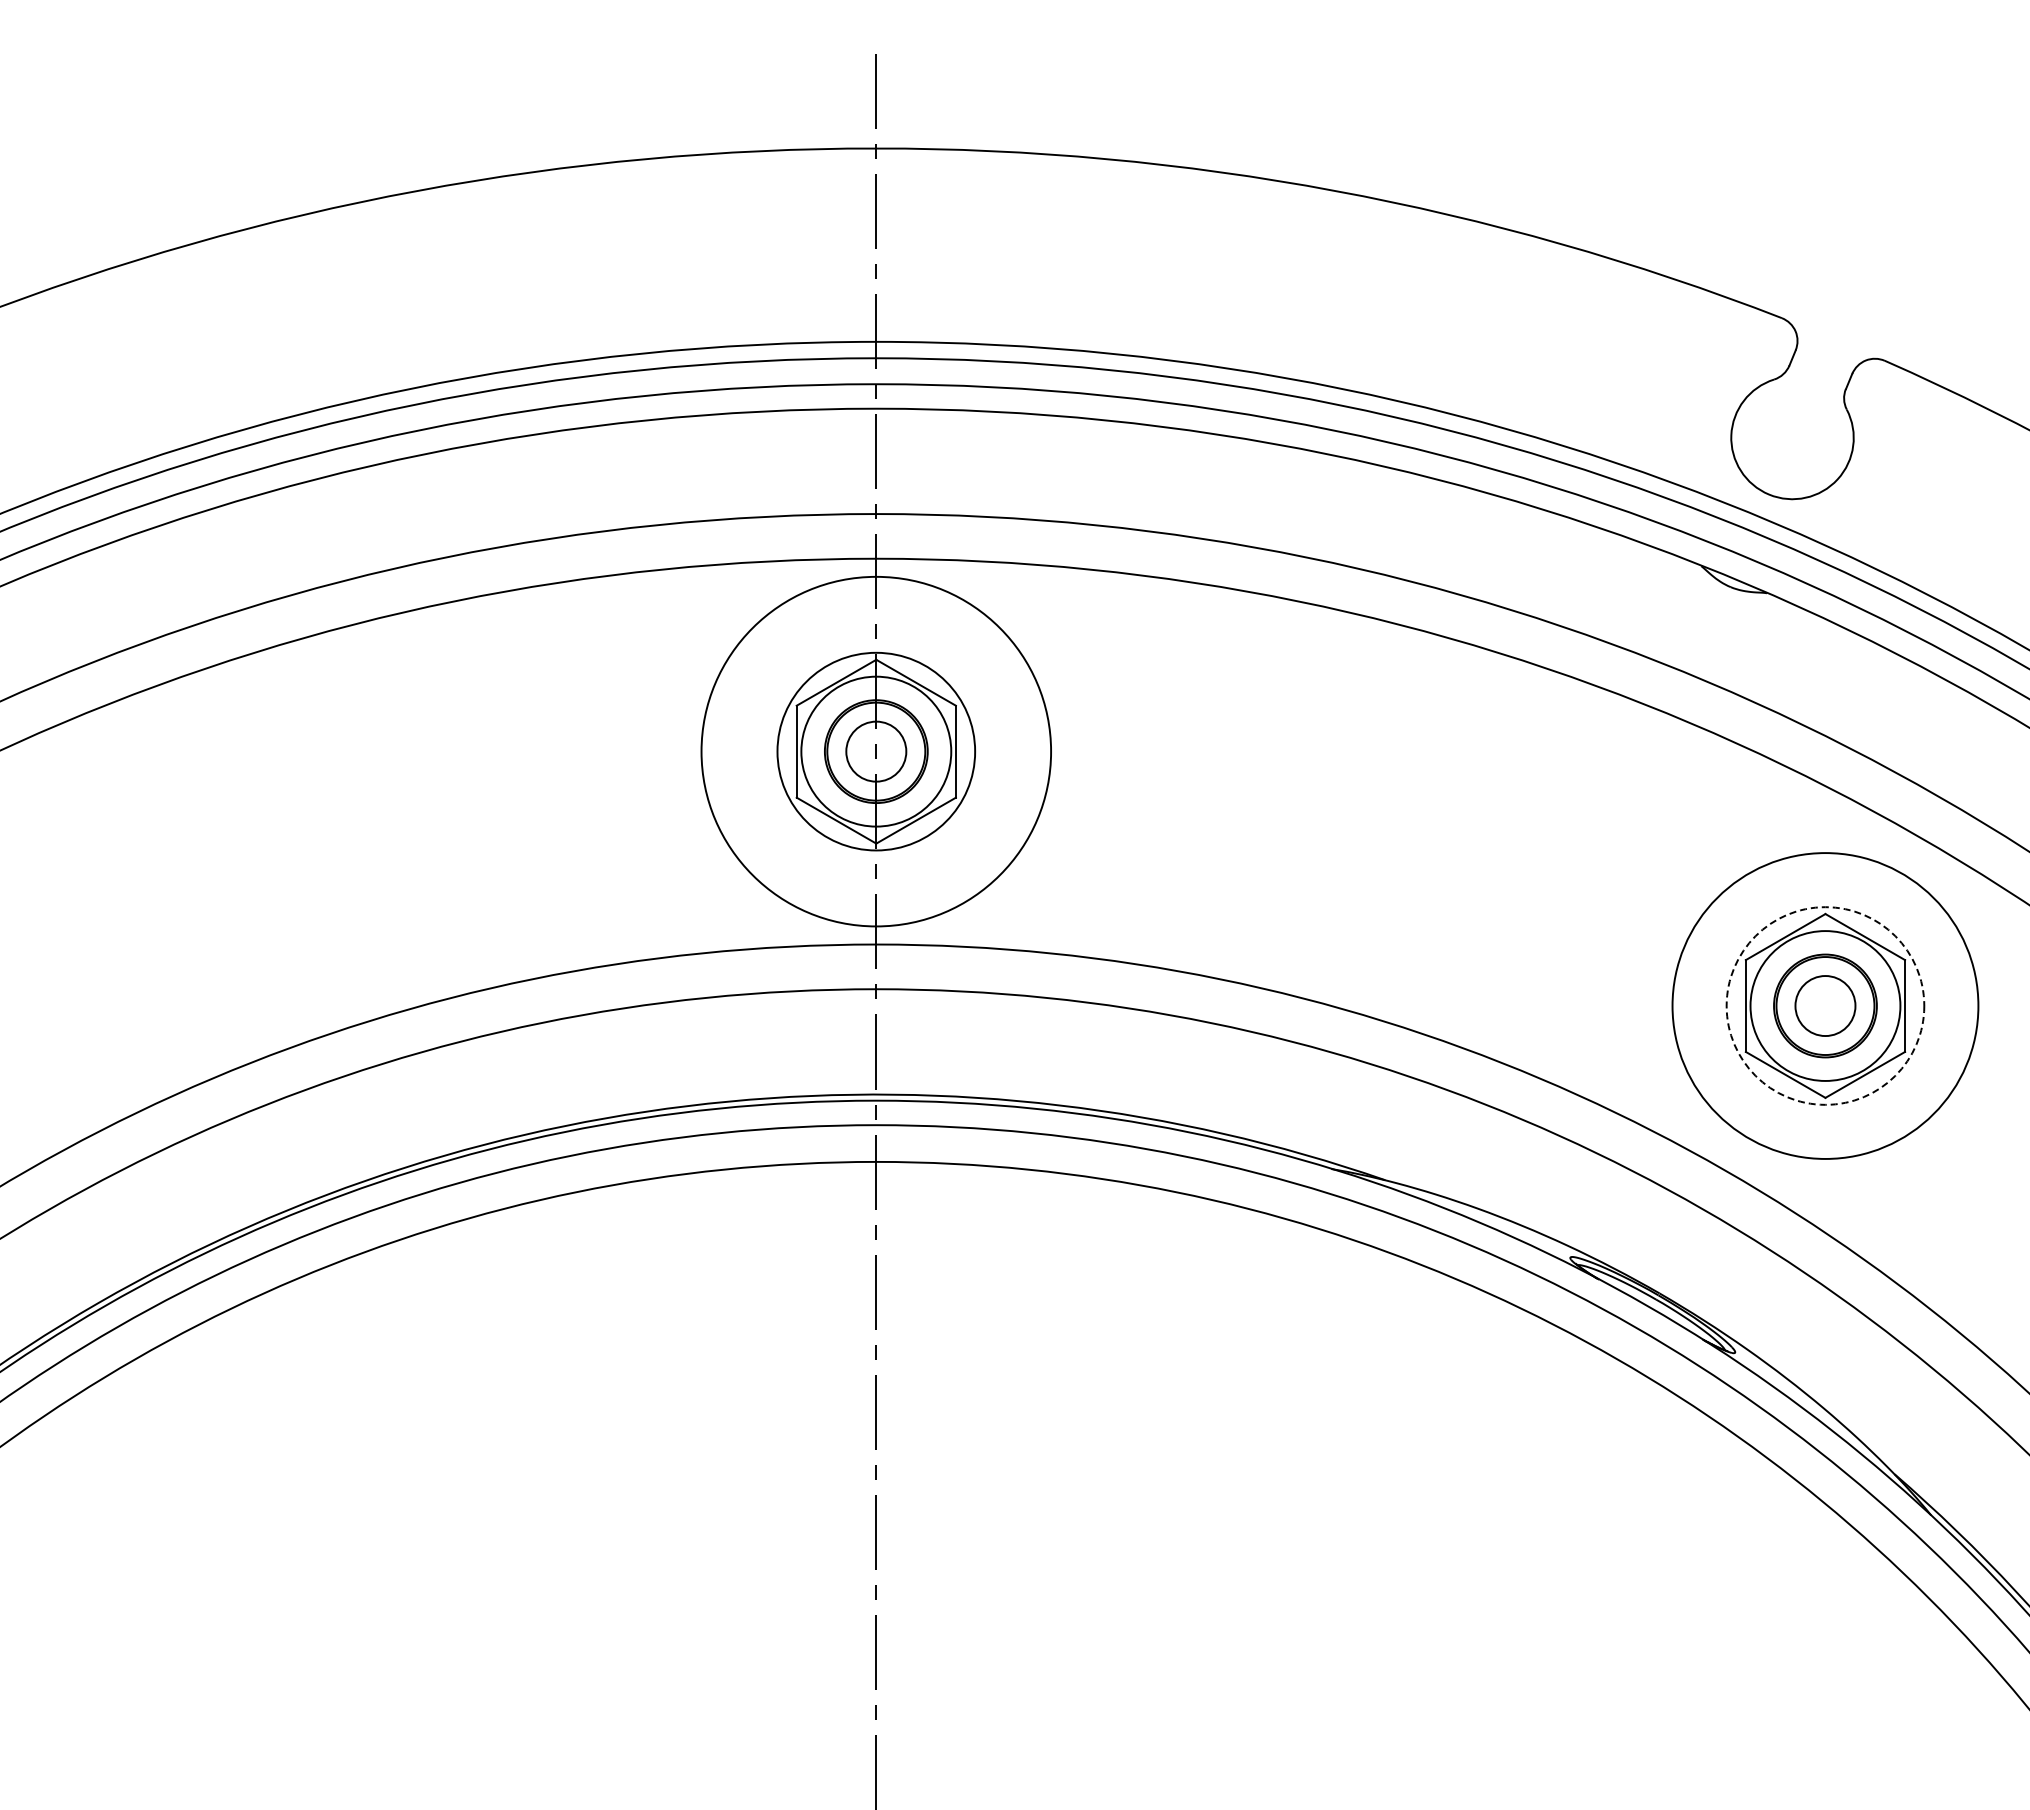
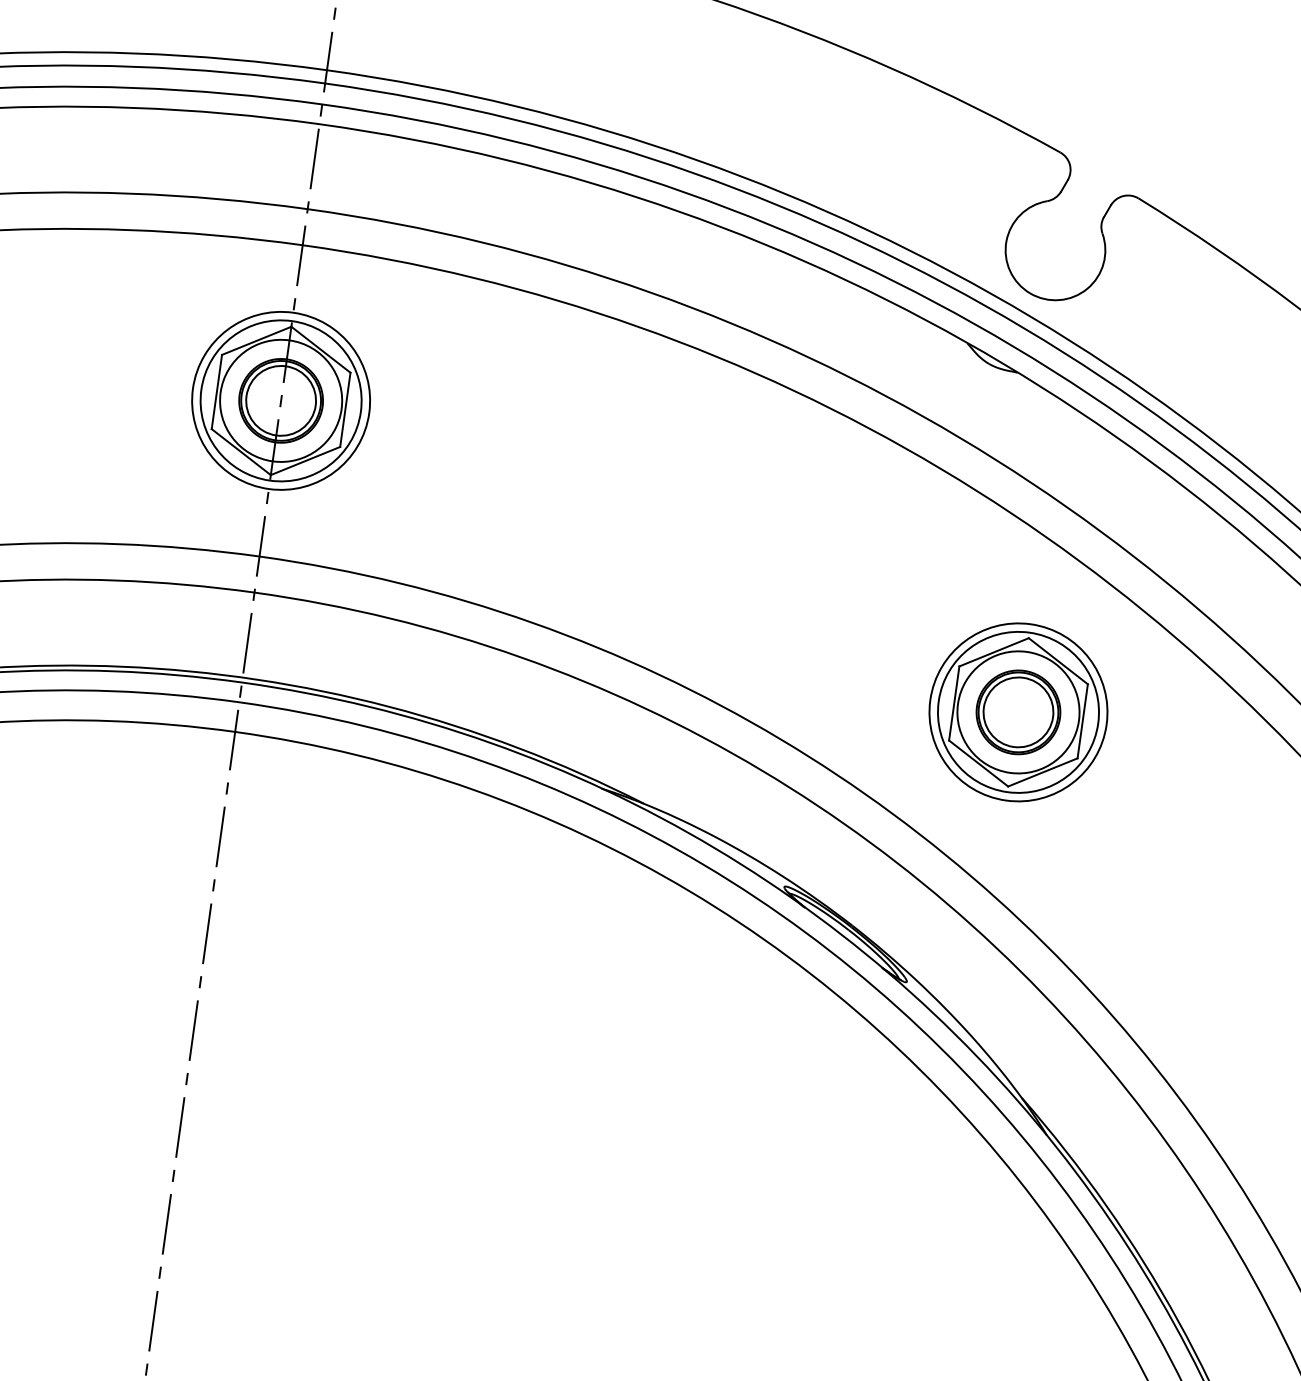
circle: (876, 751) -> (281, 400), size x0.62
circle: (876, 751) -> (281, 400), size x1.43
circle: (1825, 1005) -> (1018, 711), dashed -> solid
circle: (1825, 1005) -> (1018, 711), size x0.71
circle: (1825, 1005) -> (1018, 711), size x1.43

